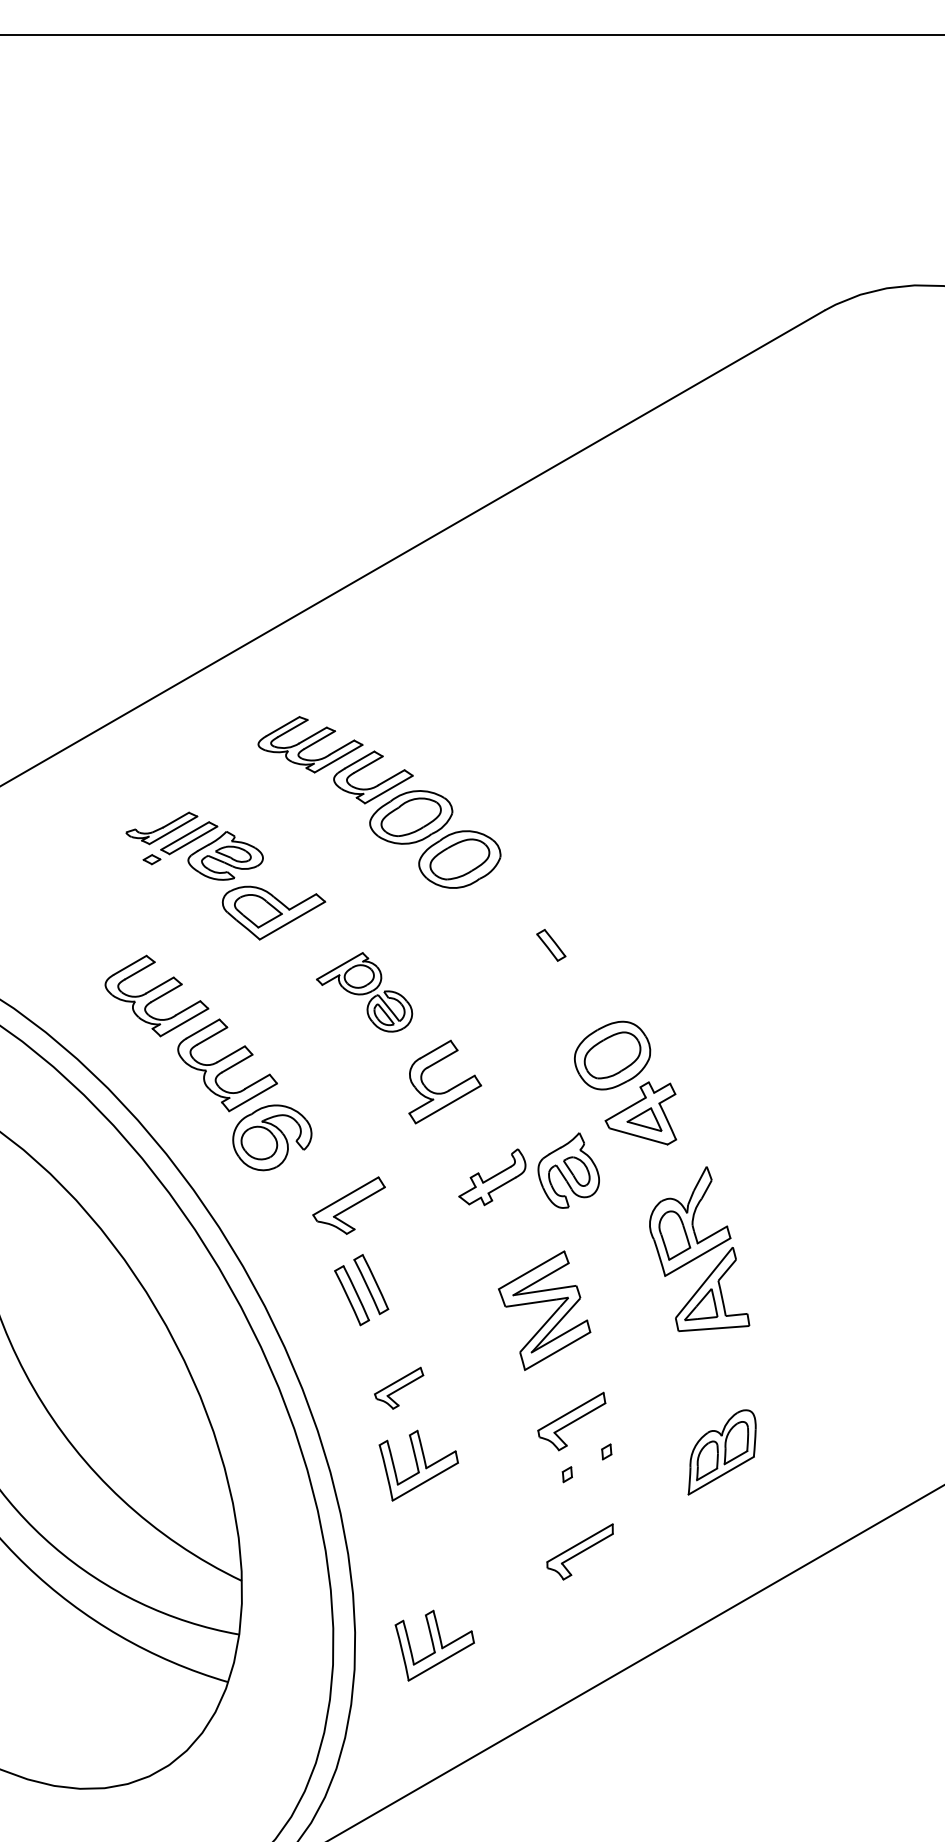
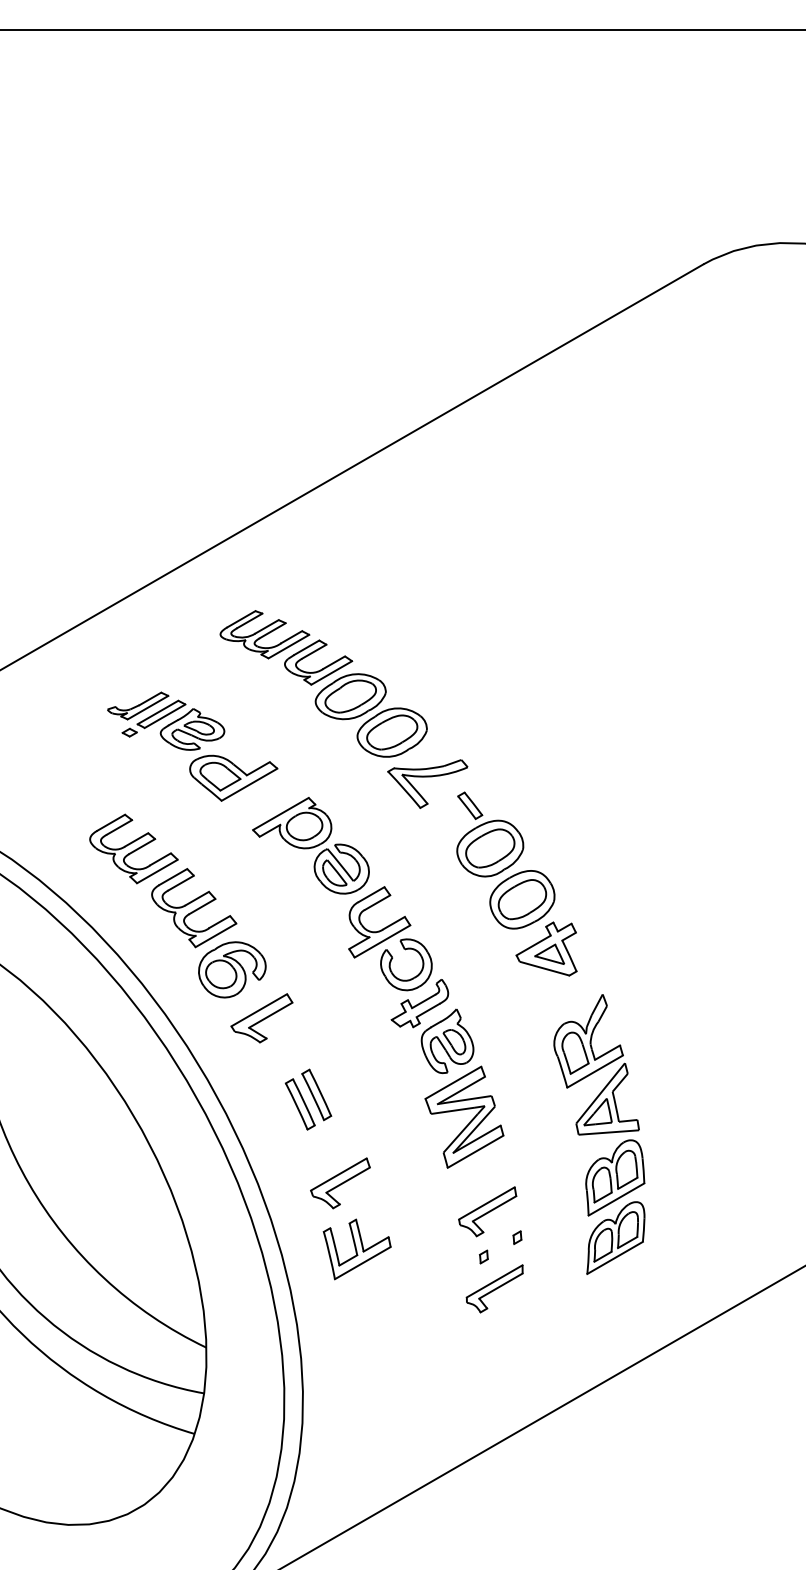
part: (501, 911) -> (427, 776), added
part: (364, 992) -> (310, 845), size x1.43
part: (574, 995) -> (489, 848), added
part: (476, 1114) -> (406, 949), added
part: (568, 1170) -> (447, 1041), moved
part: (348, 1205) -> (261, 1018), moved
part: (721, 1381) -> (615, 1177), added
part: (398, 1388) -> (339, 1183), size x1.43
part: (579, 1551) -> (494, 1288), moved
part: (434, 1645) -> (370, 1402), removed

